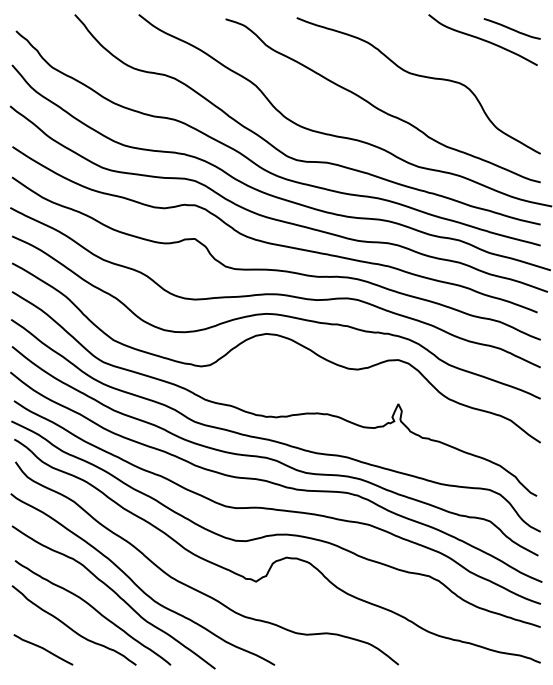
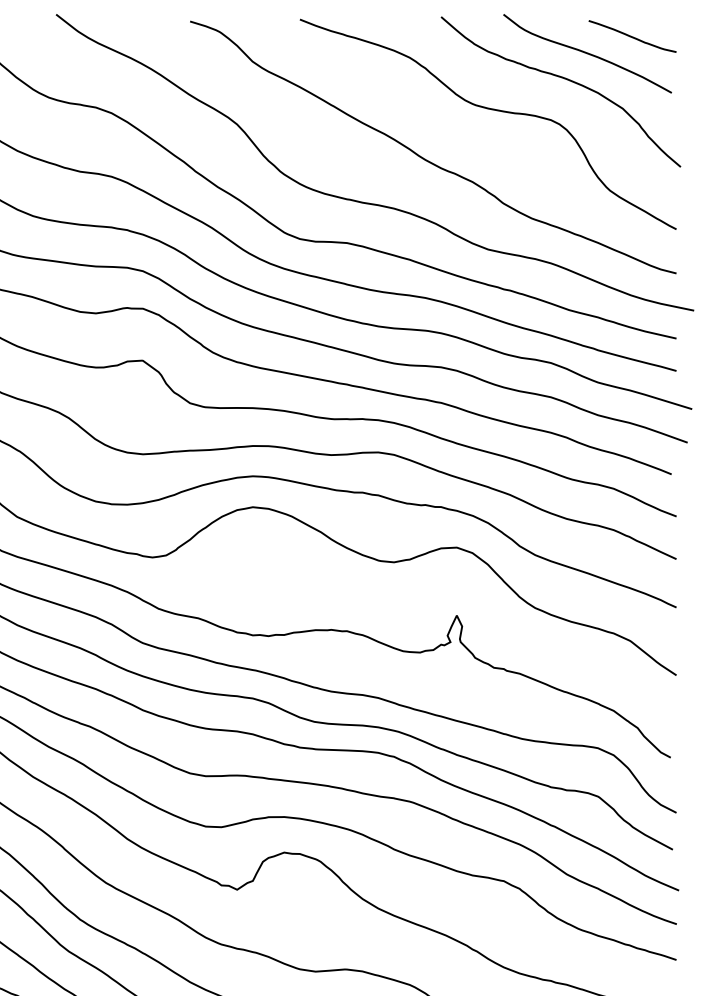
curve: (468, 57) -> (565, 80), added

